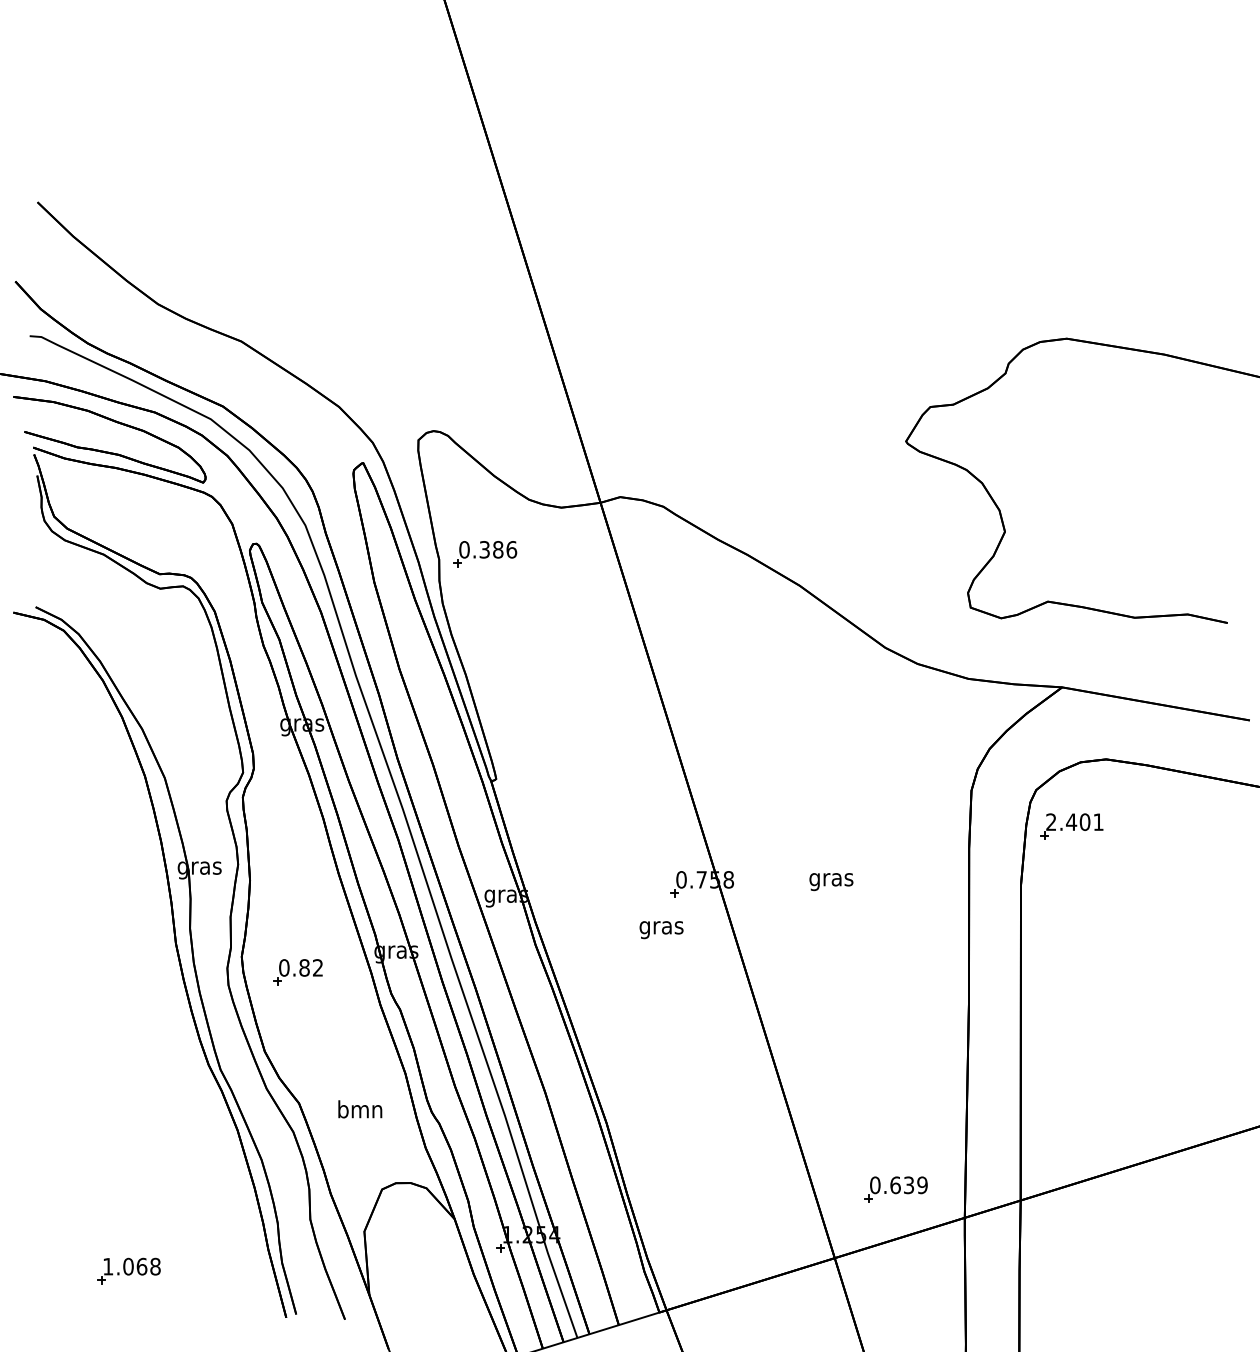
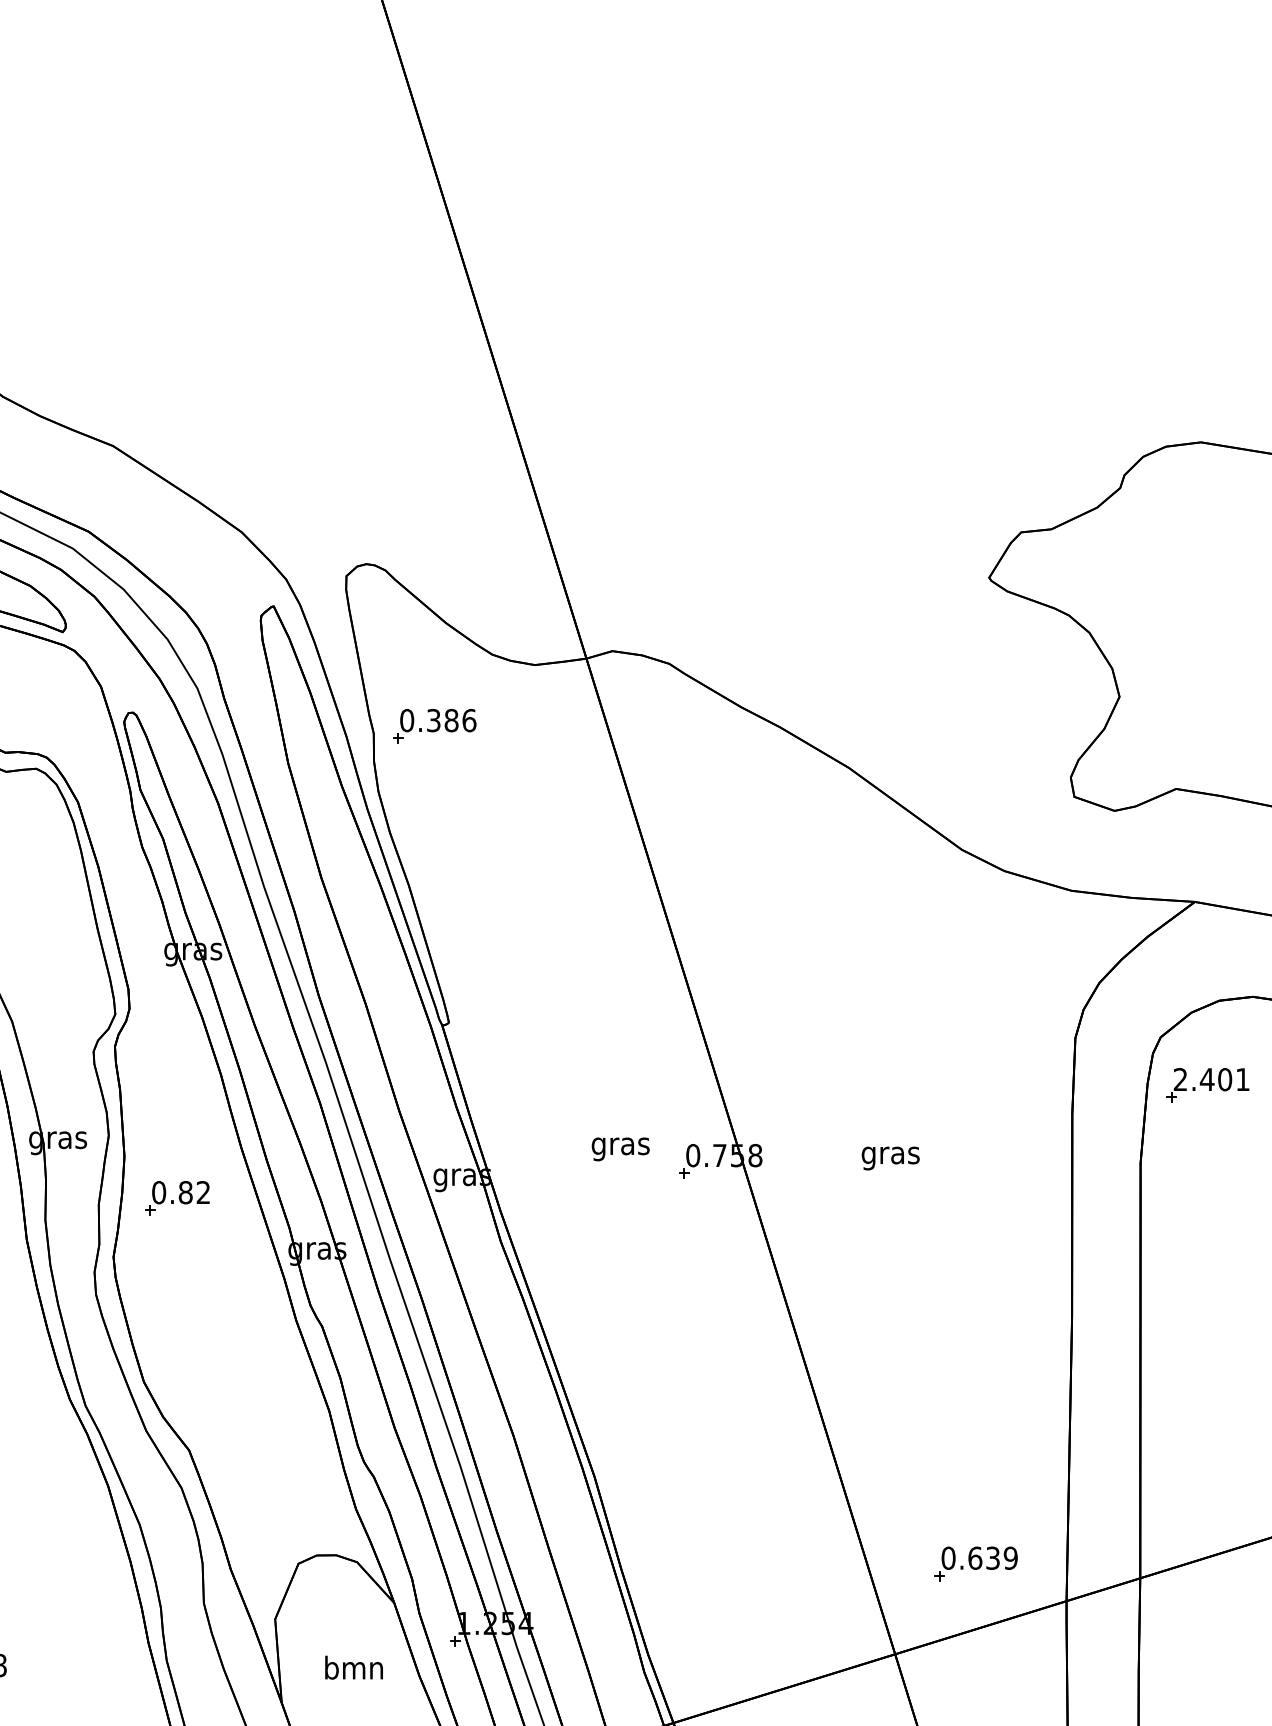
text: (661, 930) -> (620, 1149), moved
part: (297, 972) -> (176, 1198), moved
text: (360, 1109) -> (354, 1667), moved

